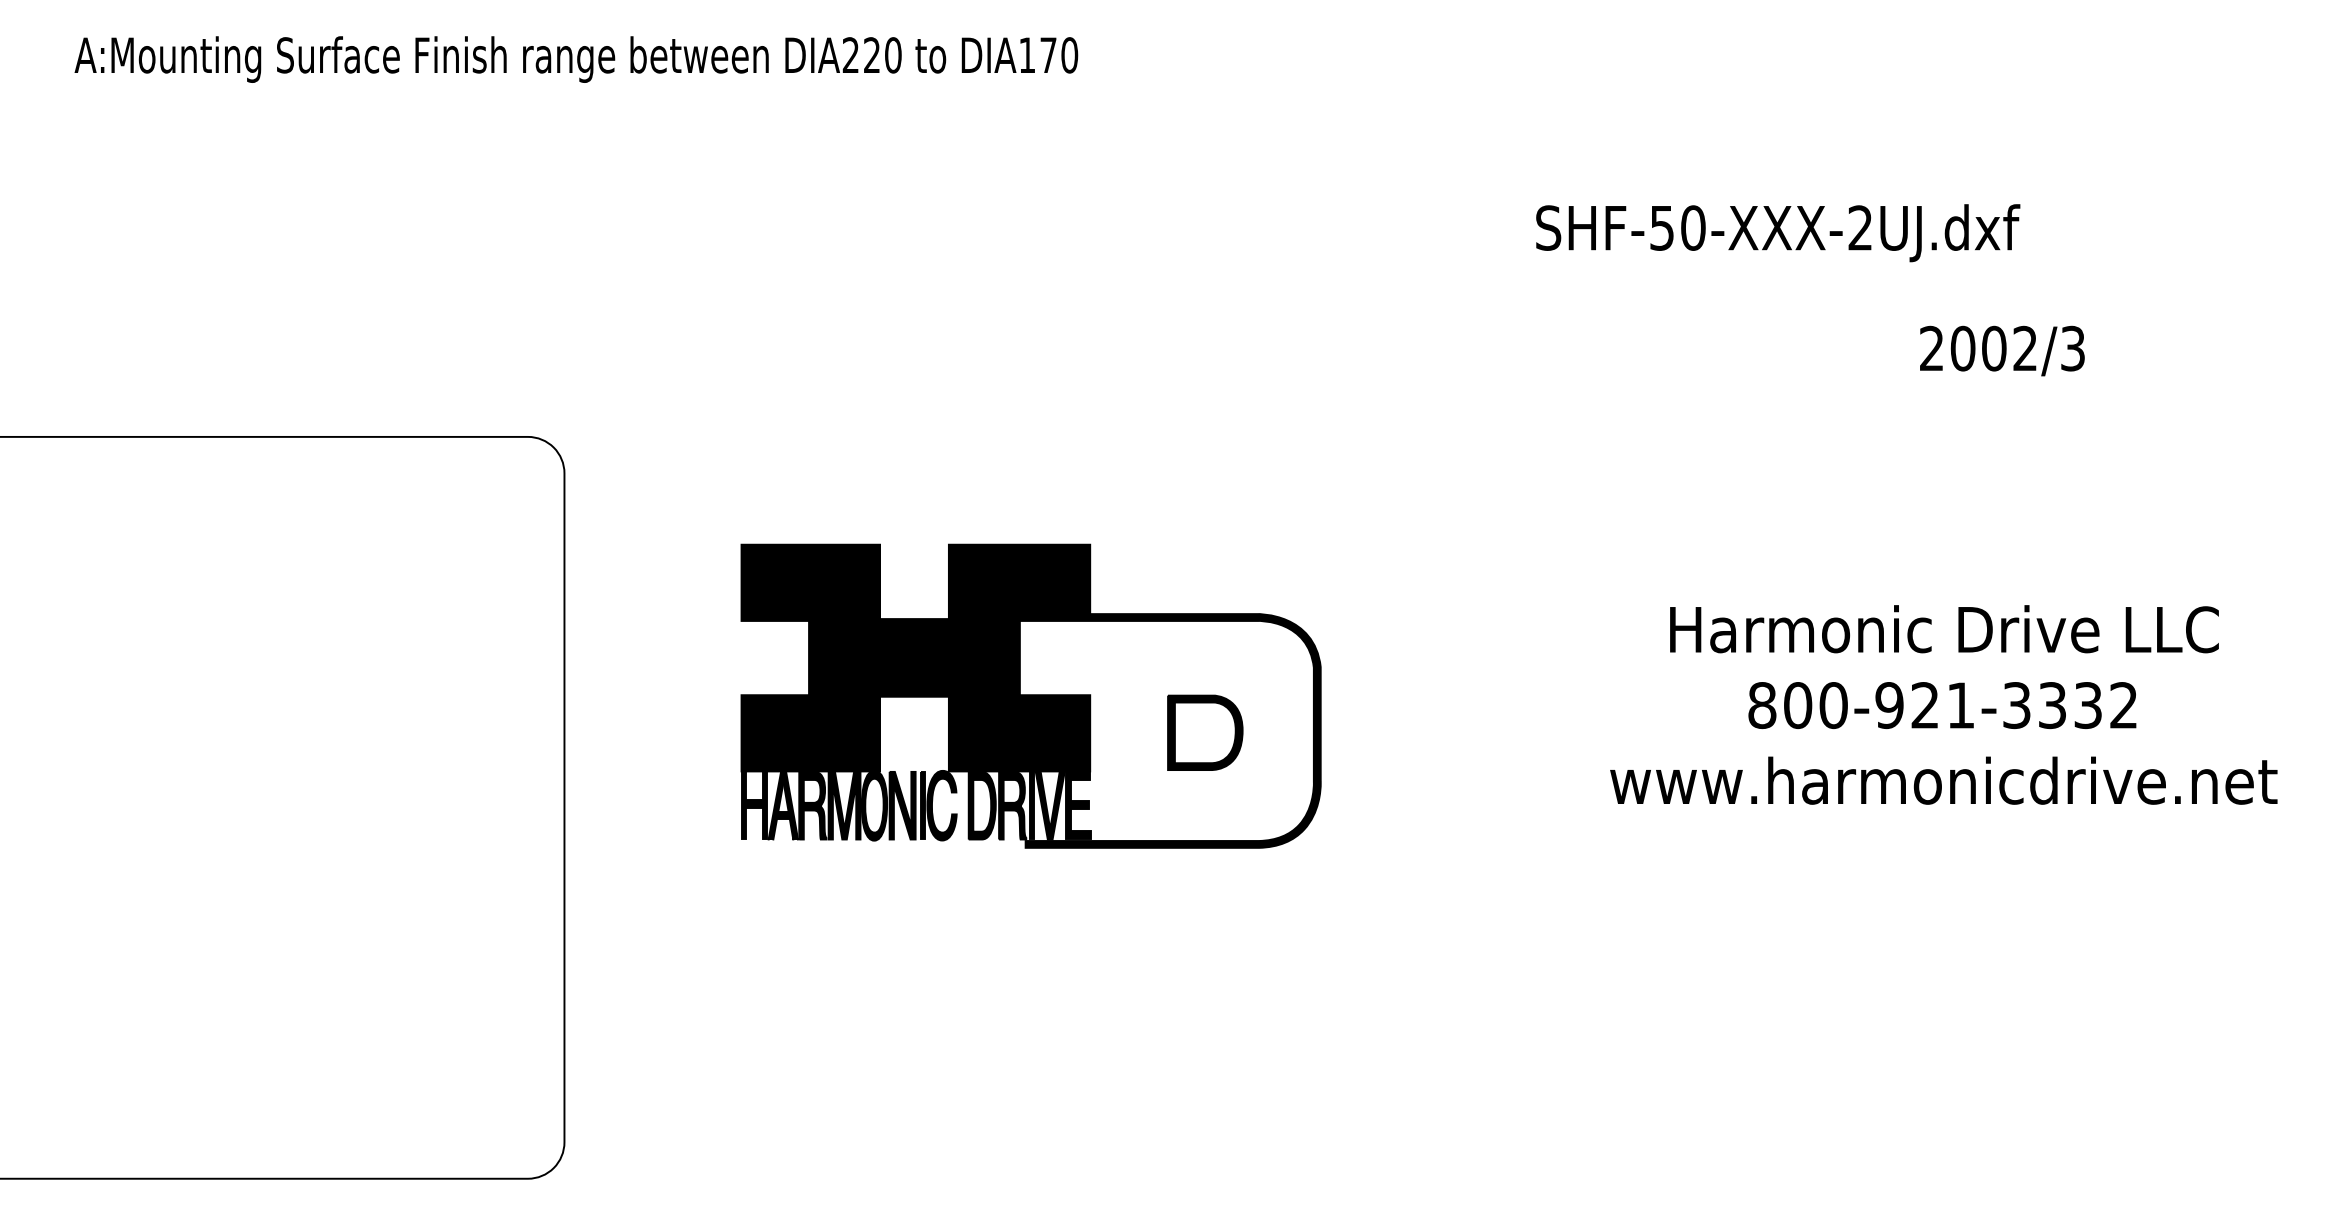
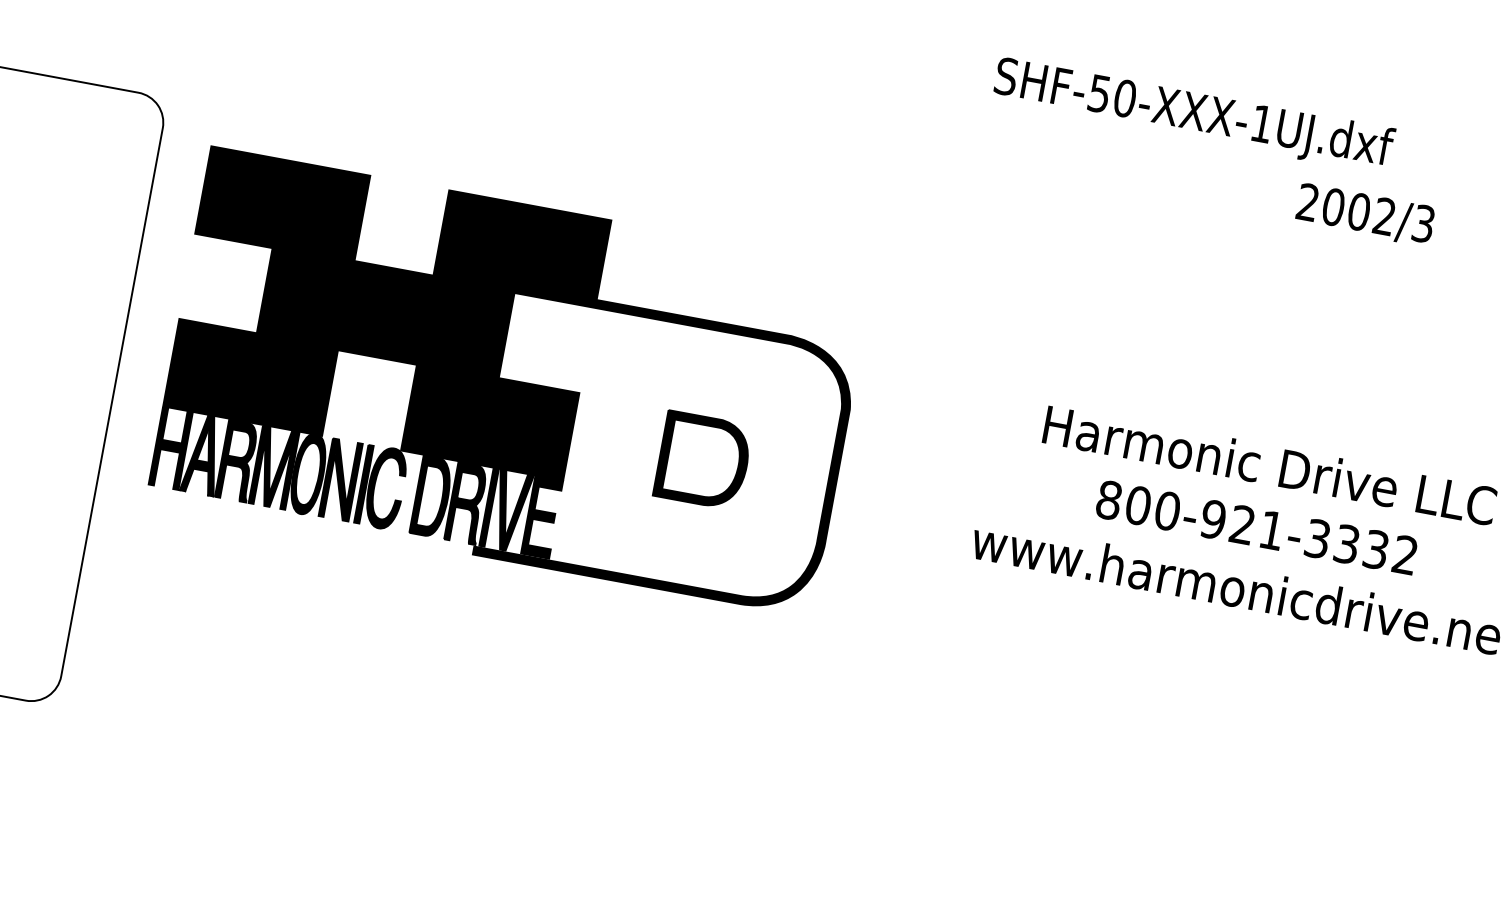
text: (1859, 227) -> (1261, 123), SHF-50-XXX-2UJ.dxf -> SHF-50-XXX-1UJ.dxf
text: (2002, 350) -> (1365, 214), moved
part: (1030, 695) -> (510, 380), size x1.4

